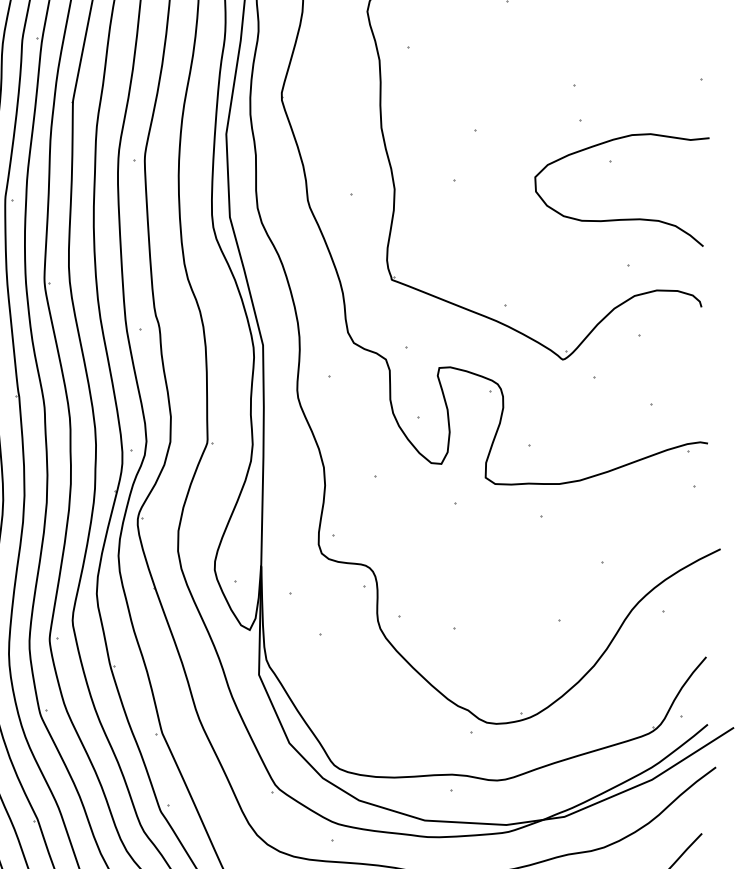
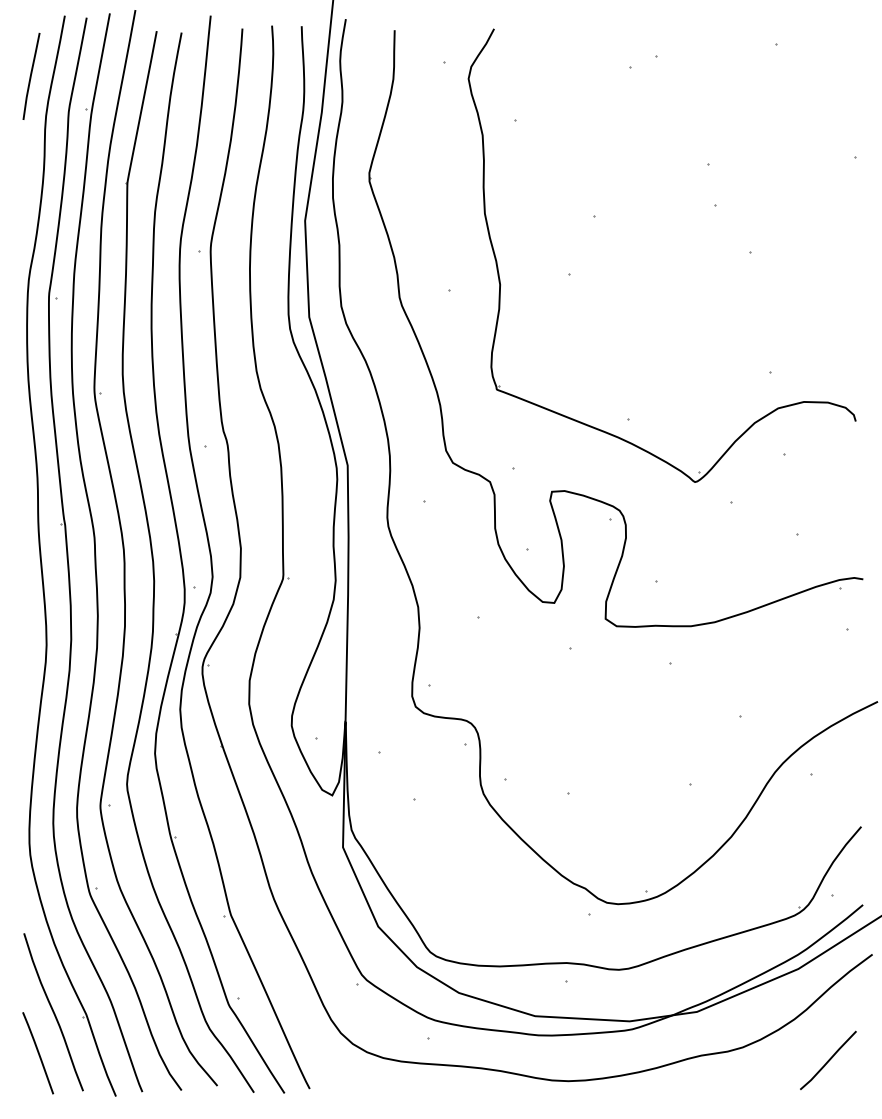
curve: (621, 219) -> (763, 319), removed

